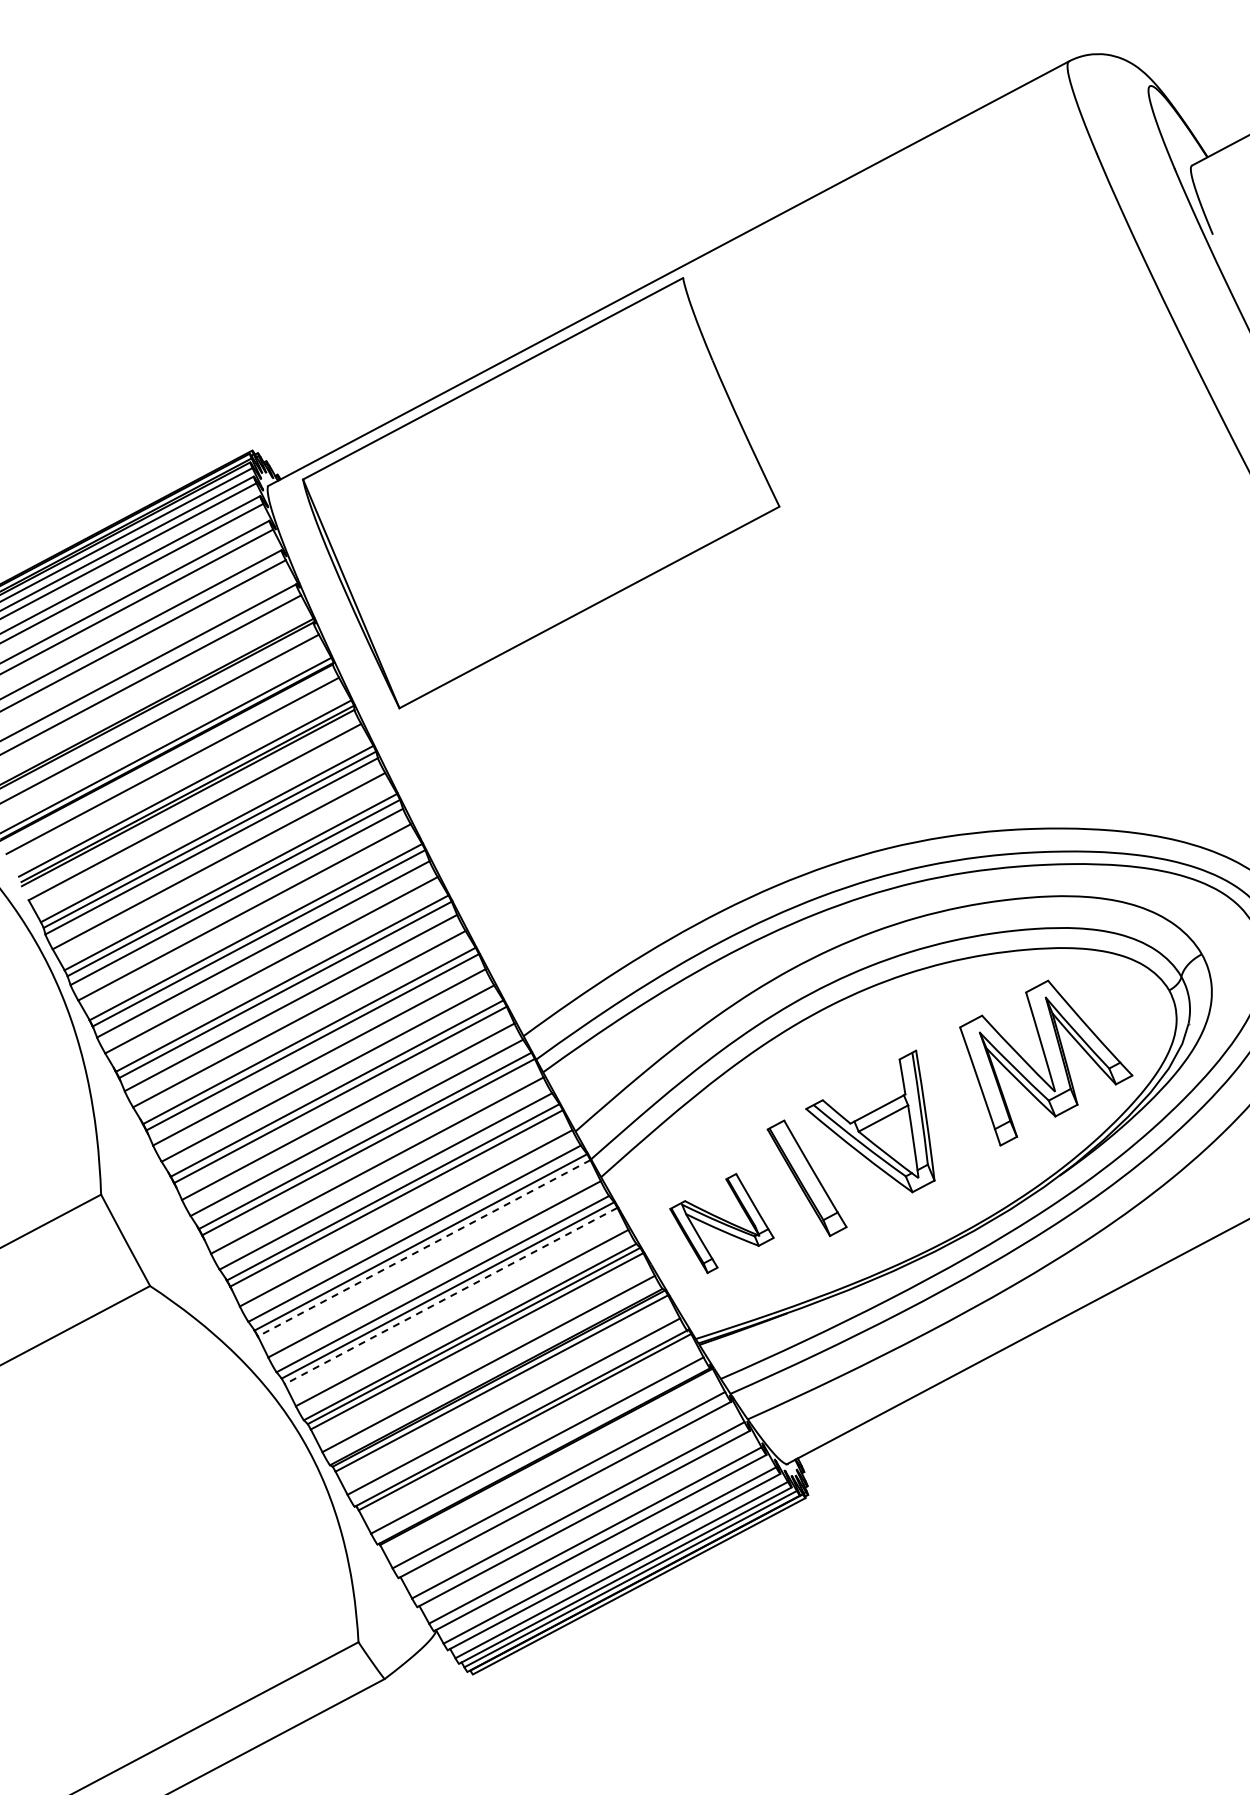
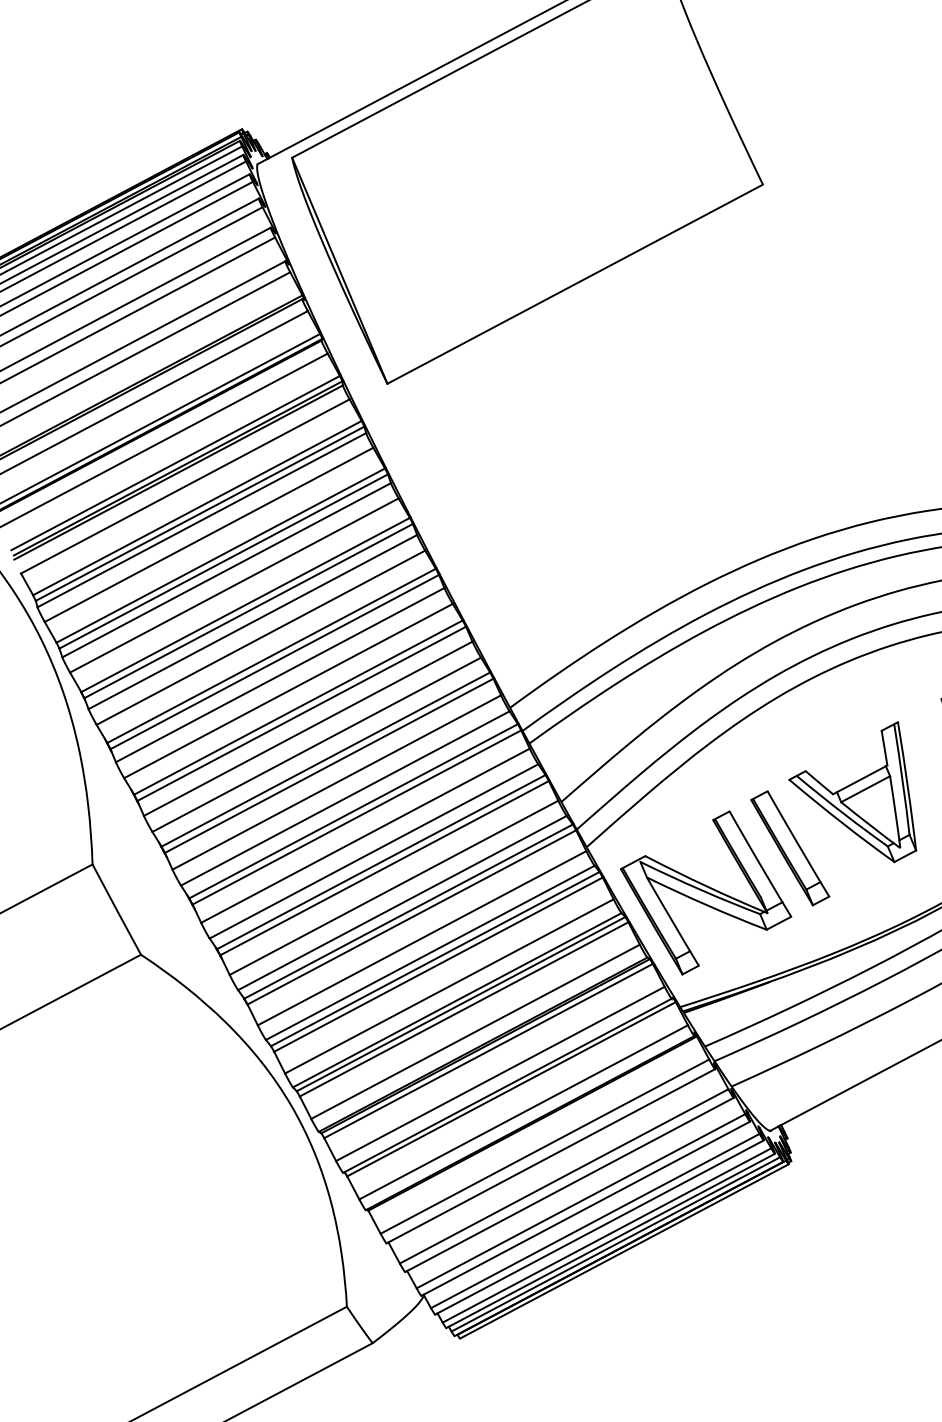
part: (721, 1223) -> (705, 892), size x1.67
line: (423, 1248) -> (411, 917), dashed -> solid
line: (450, 1296) -> (437, 965), dashed -> solid

